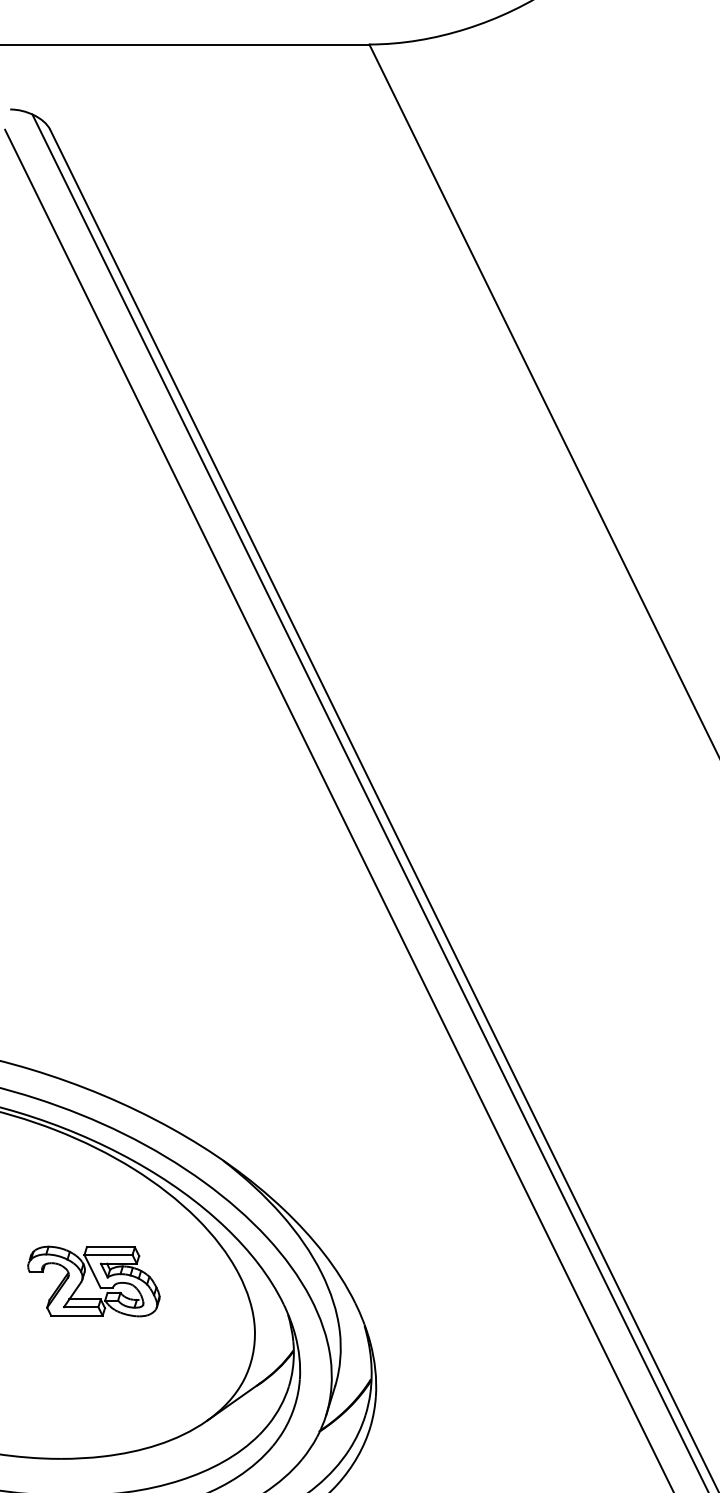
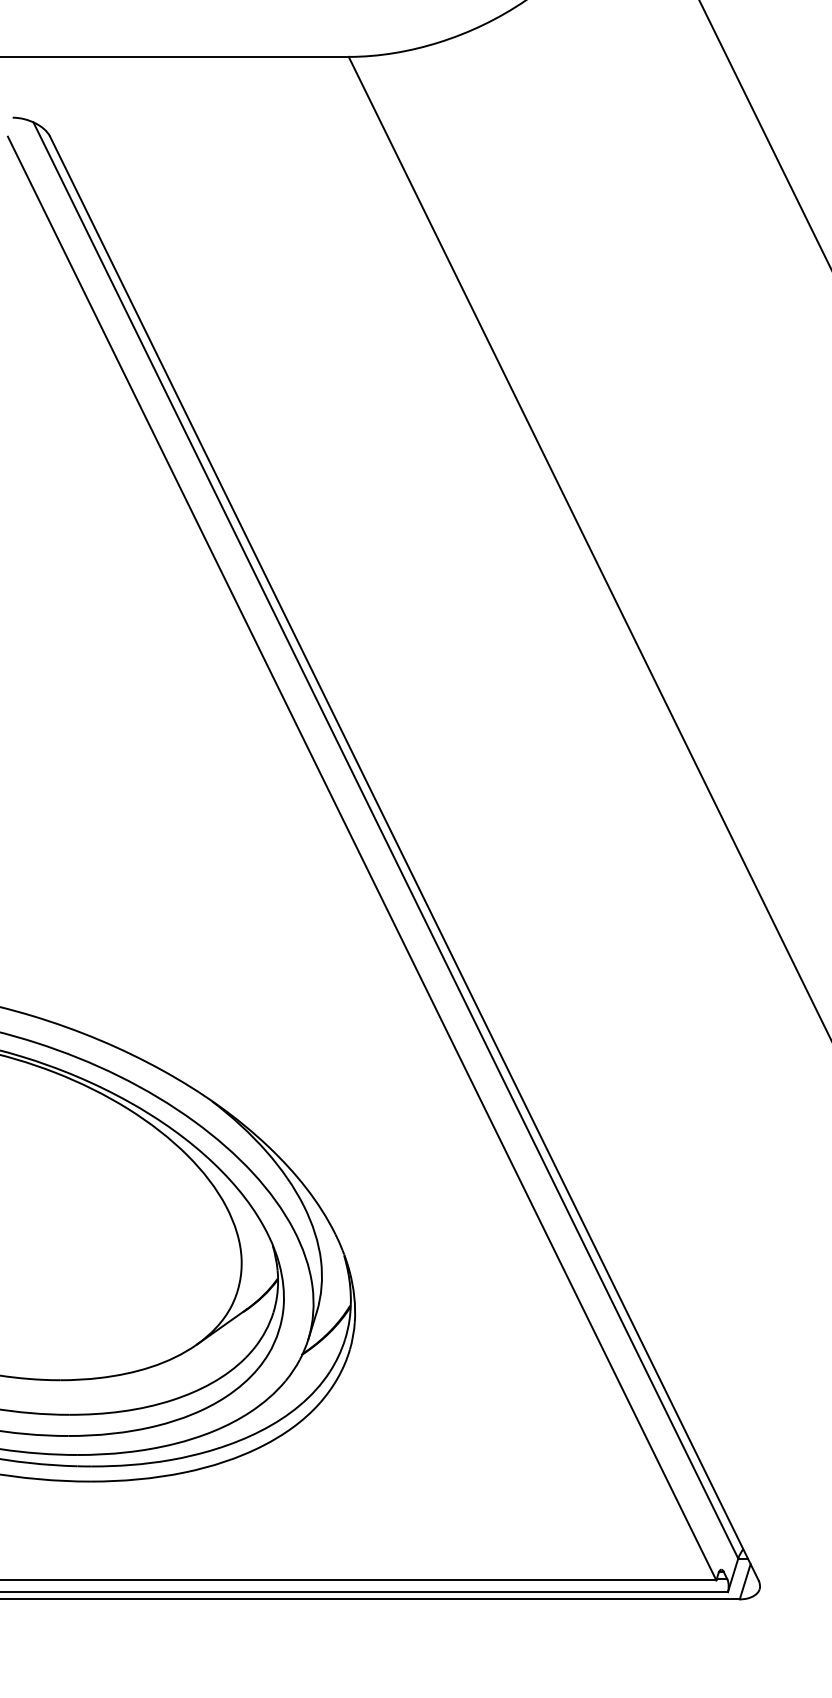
part: (93, 1280) -> (90, 1213), removed

